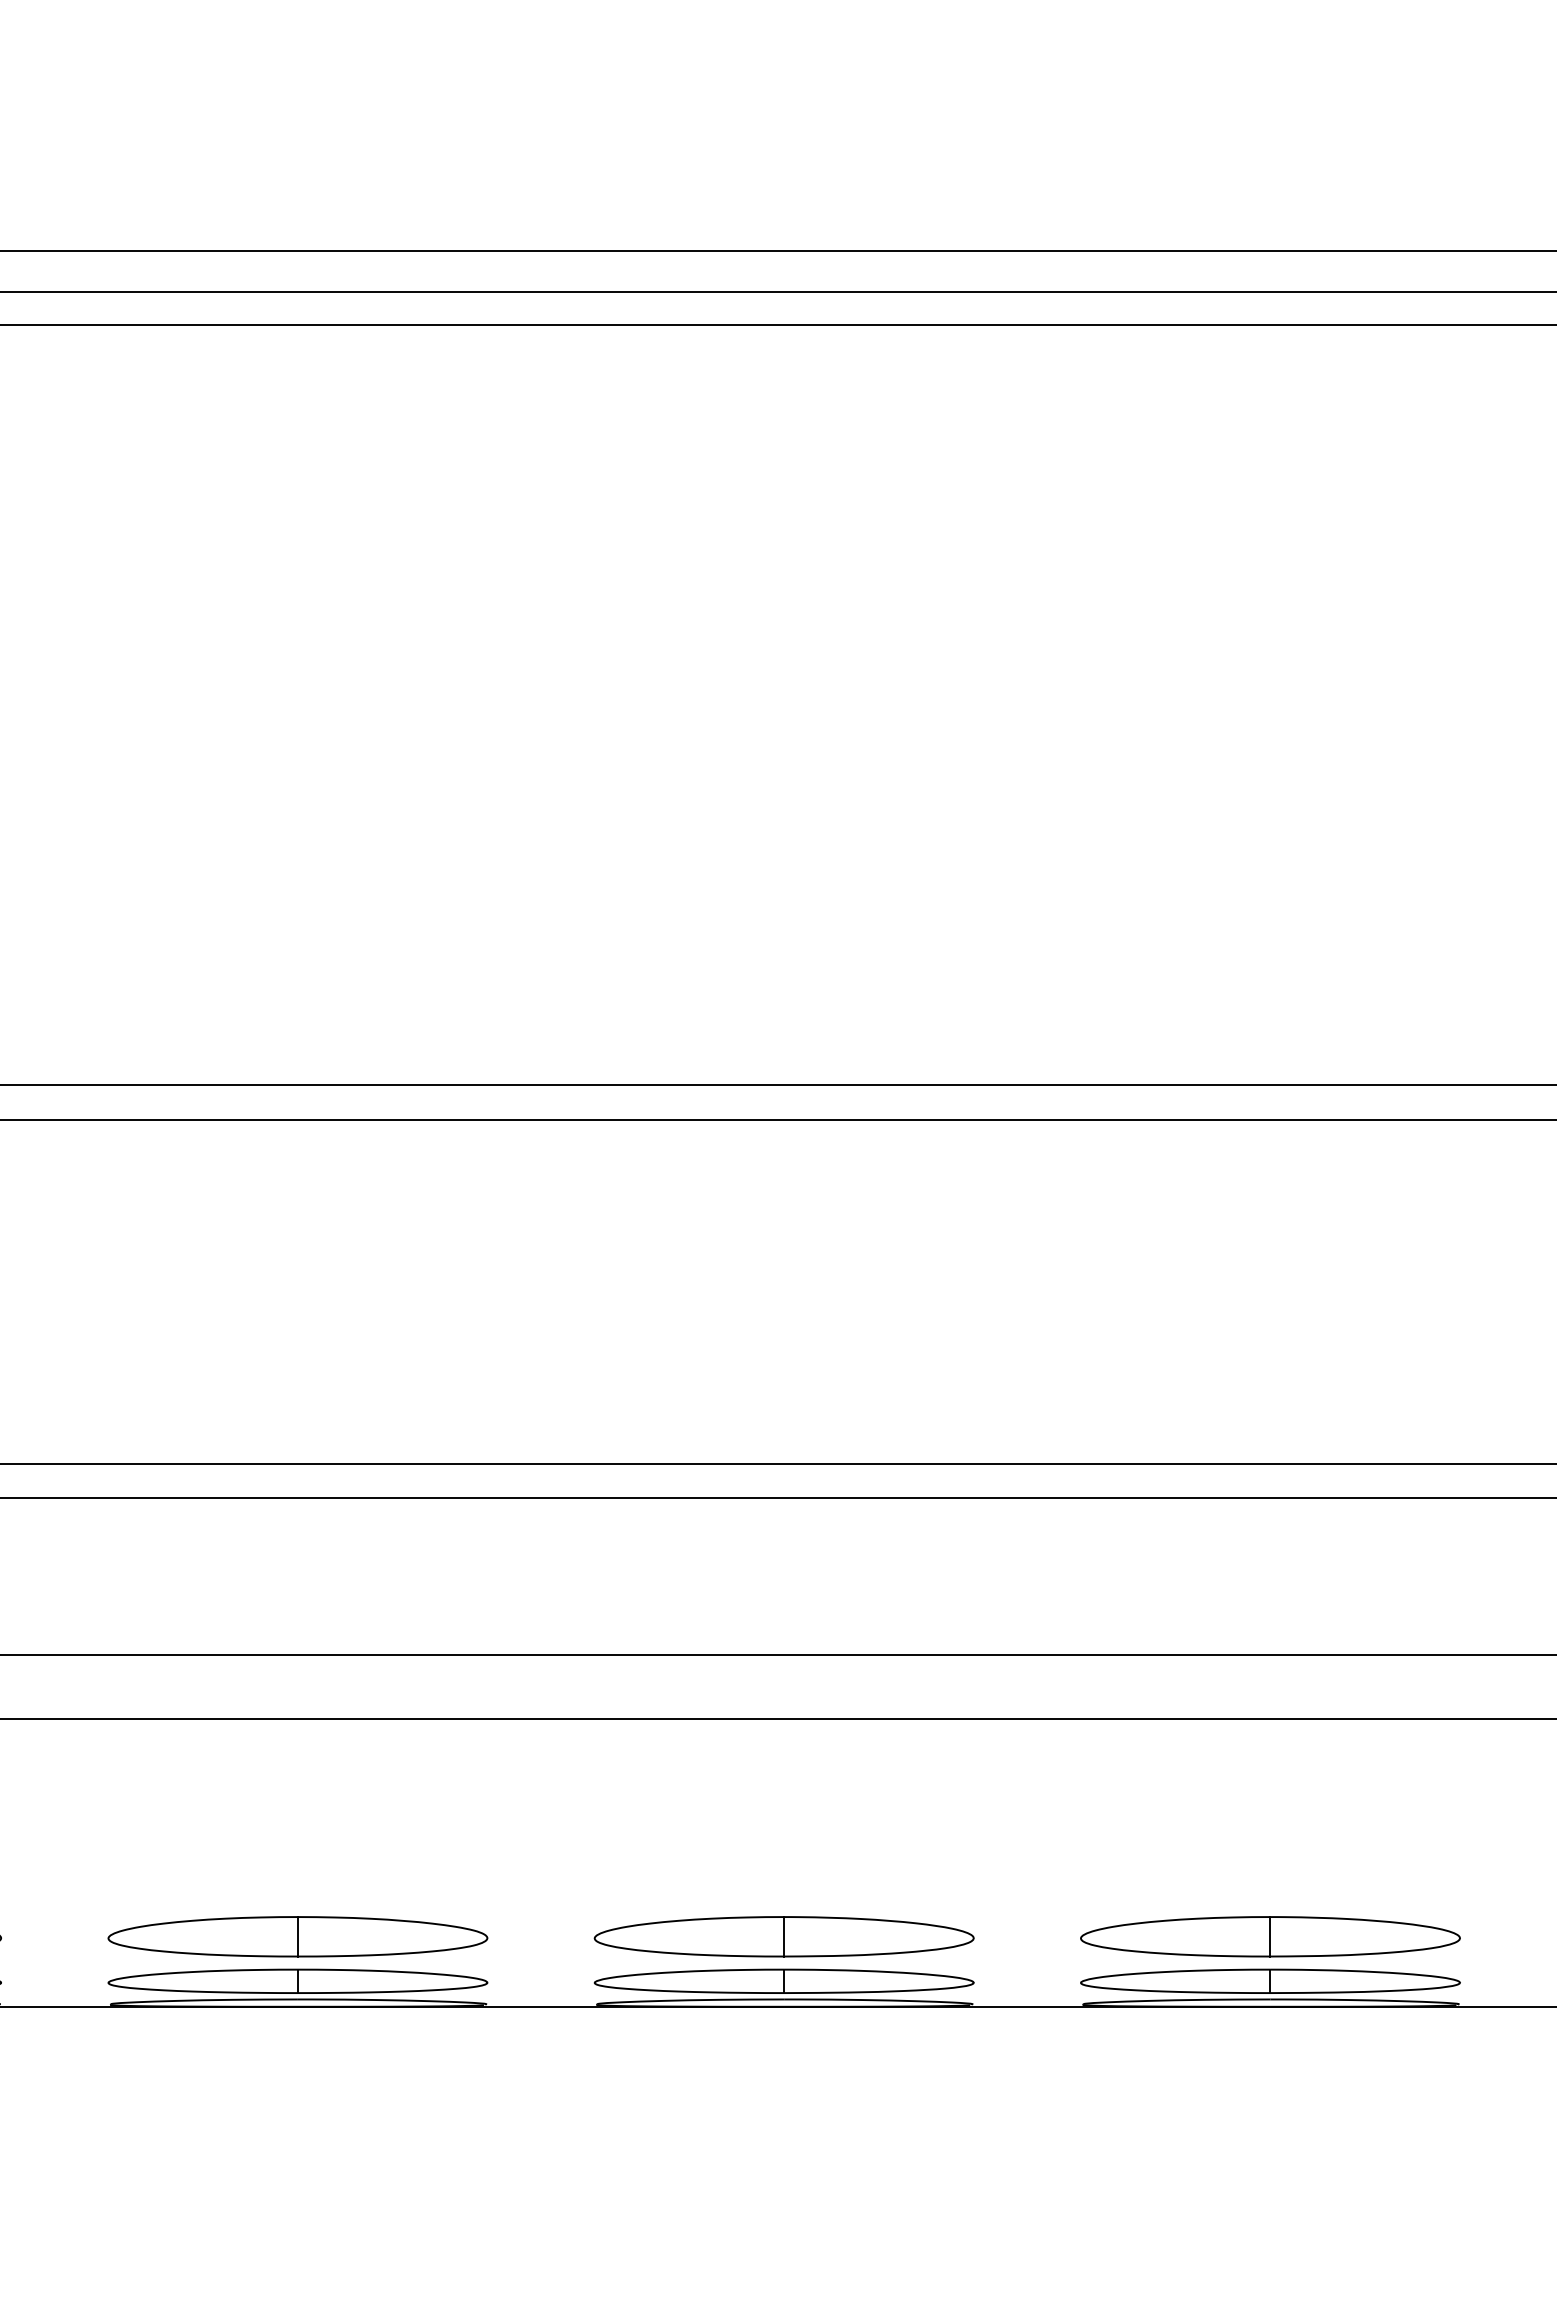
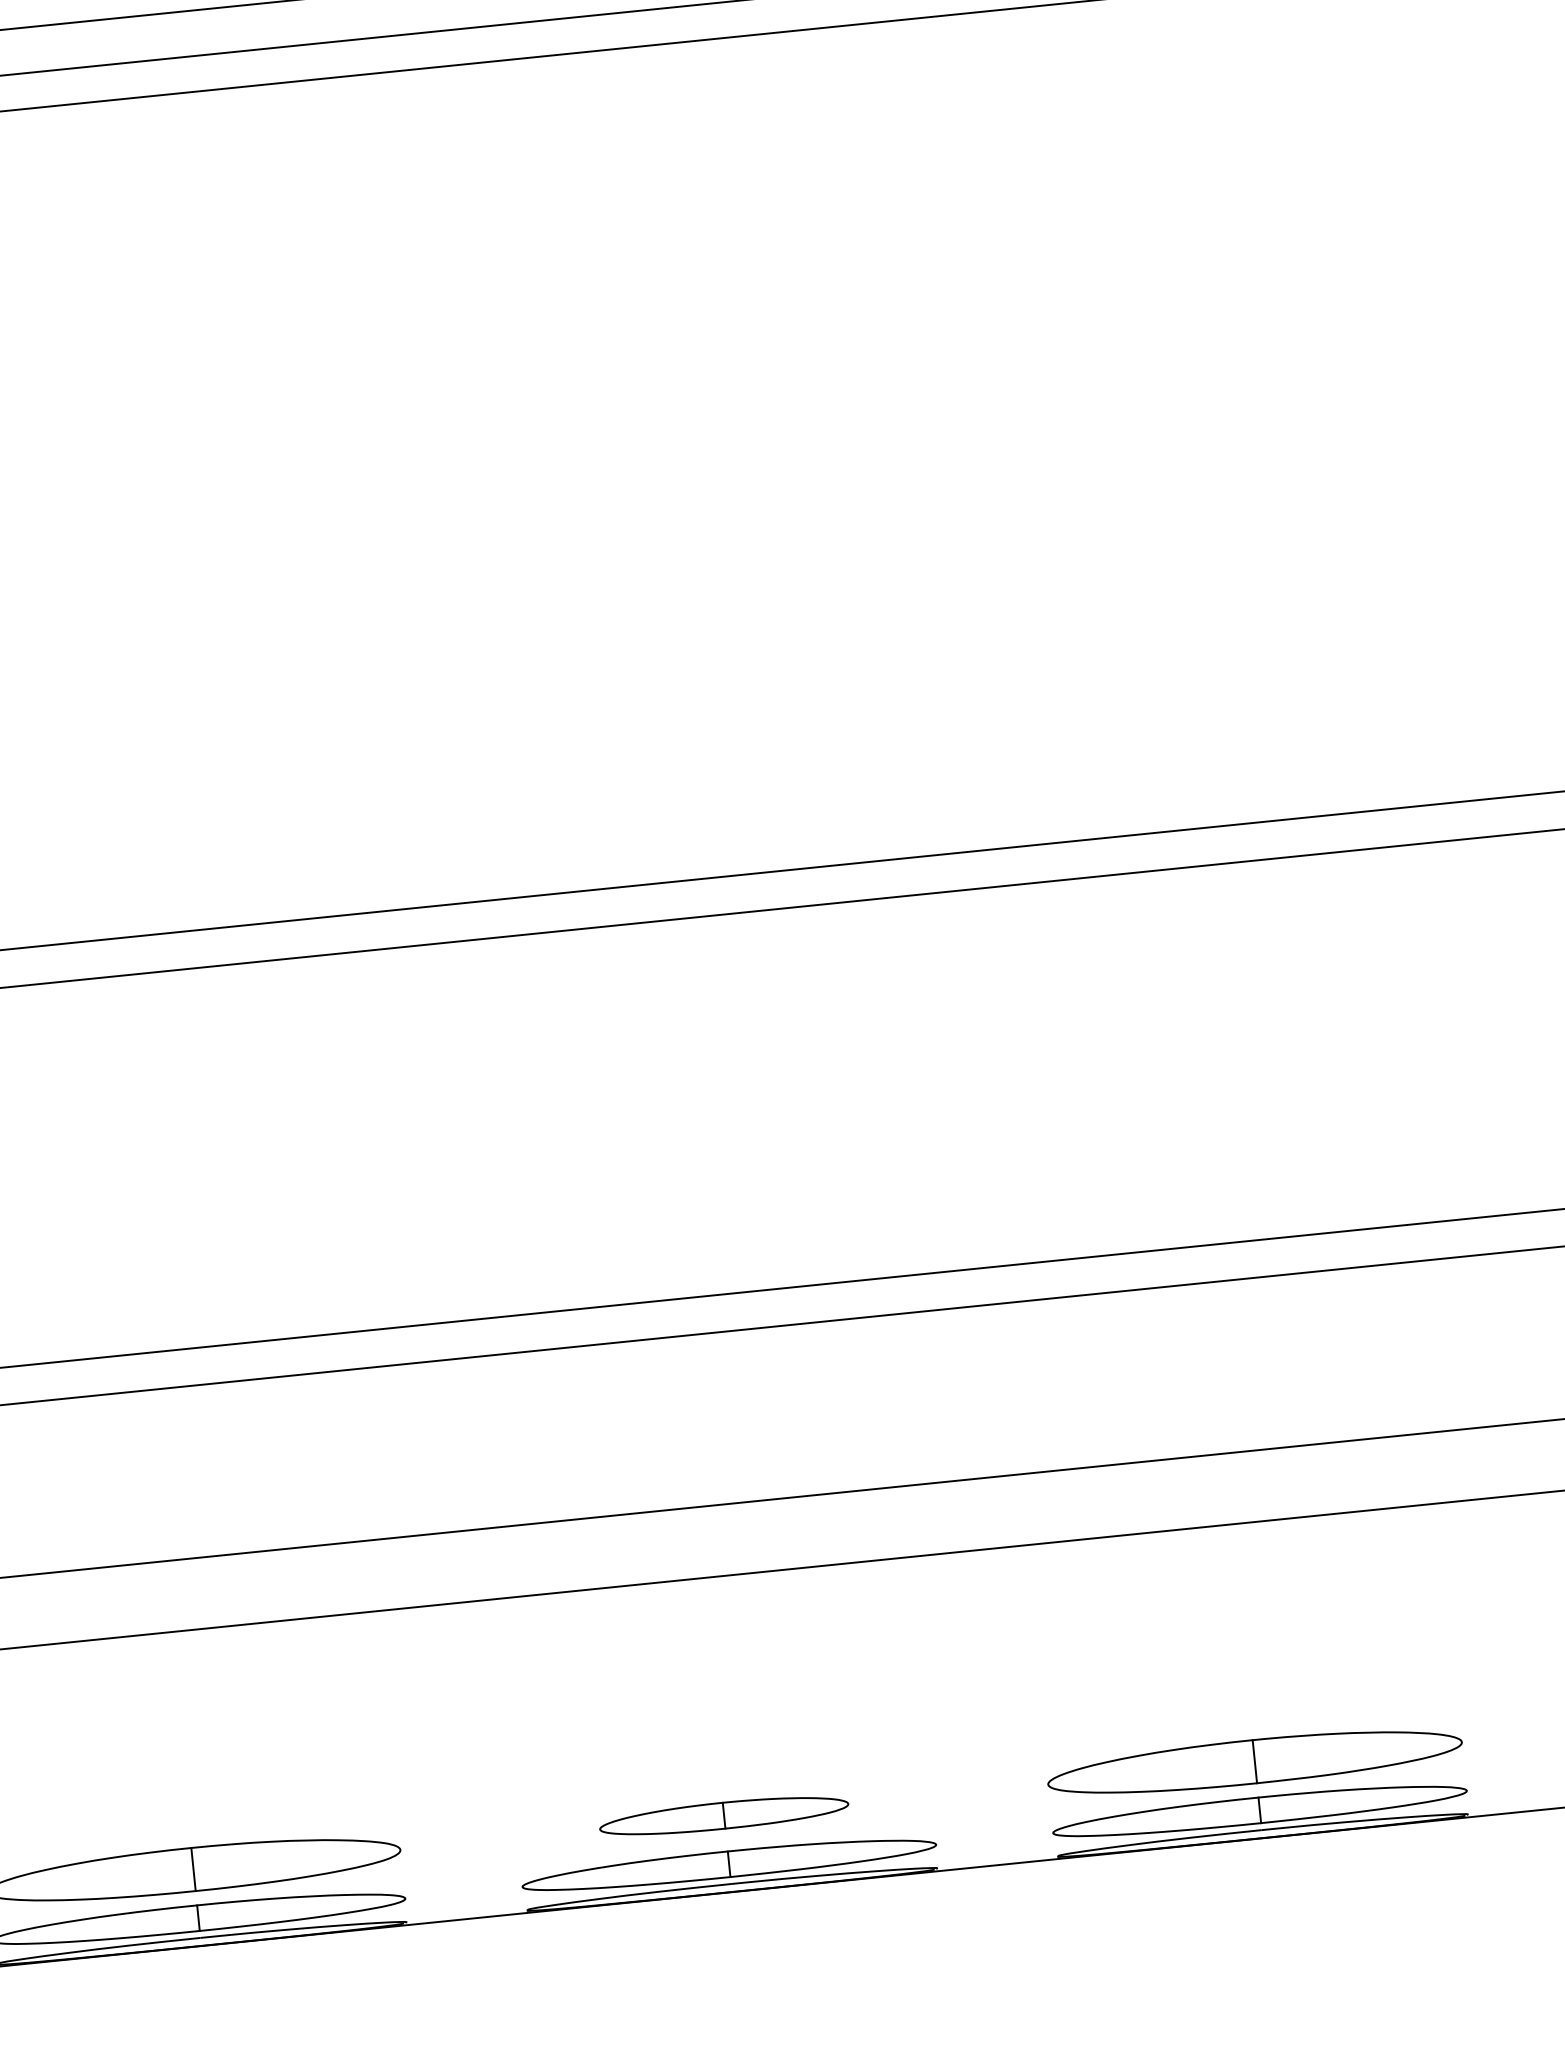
part: (783, 1936) -> (723, 1815), size x0.6

